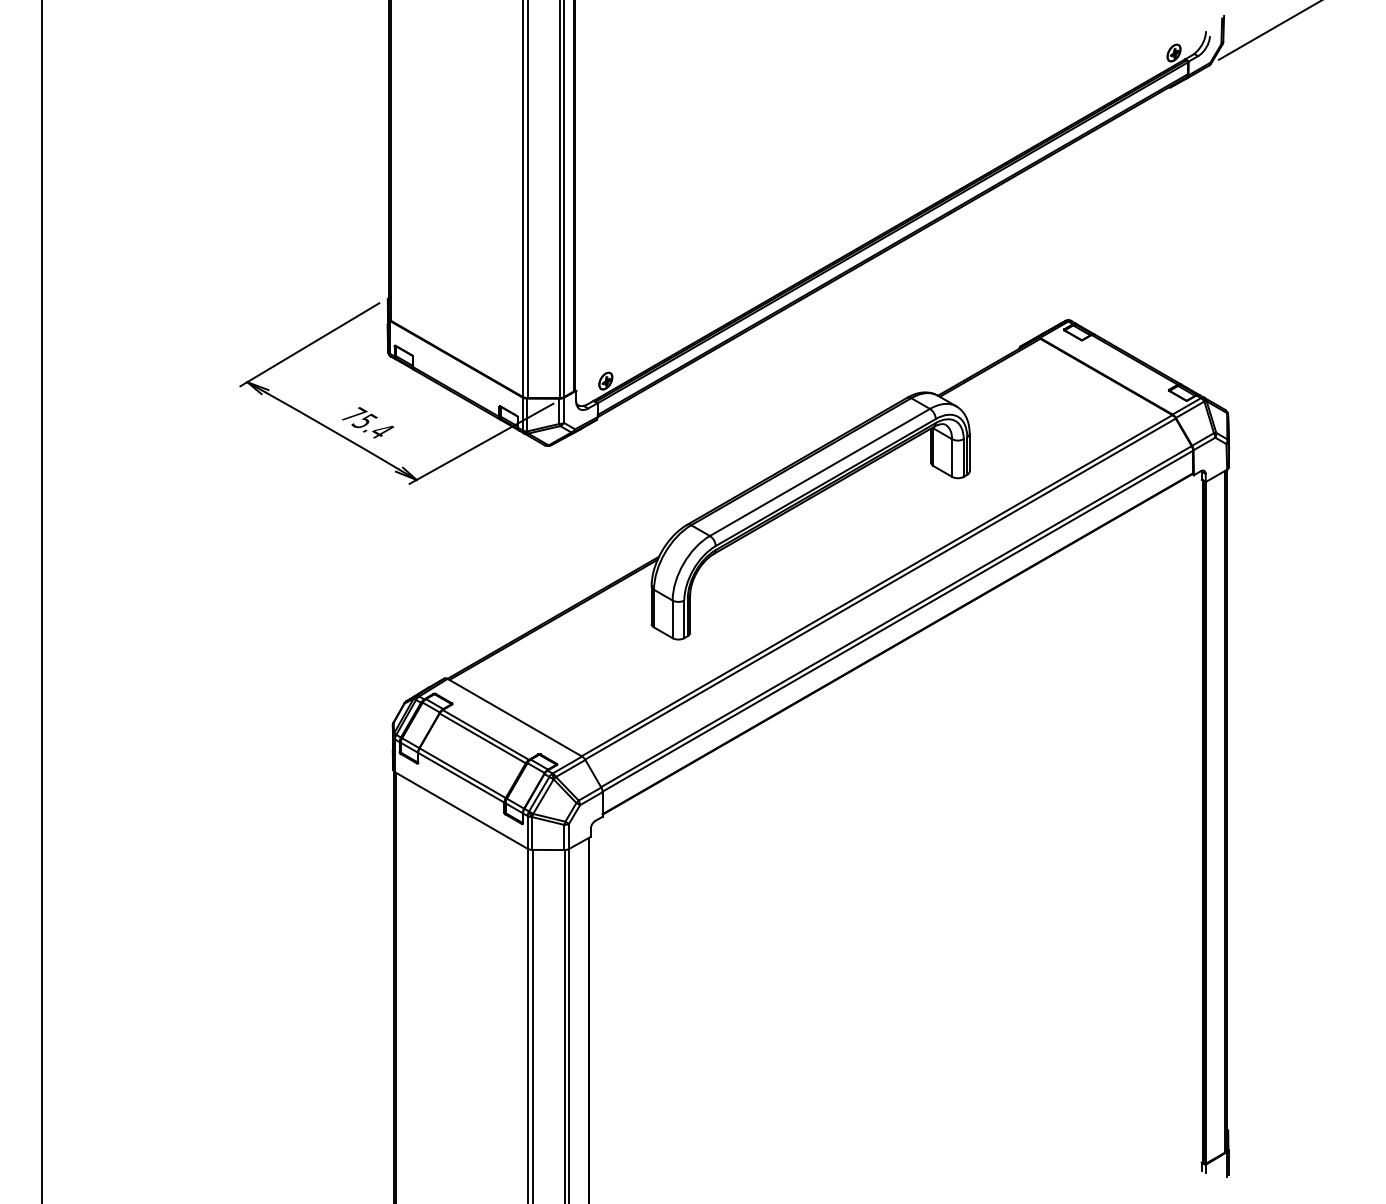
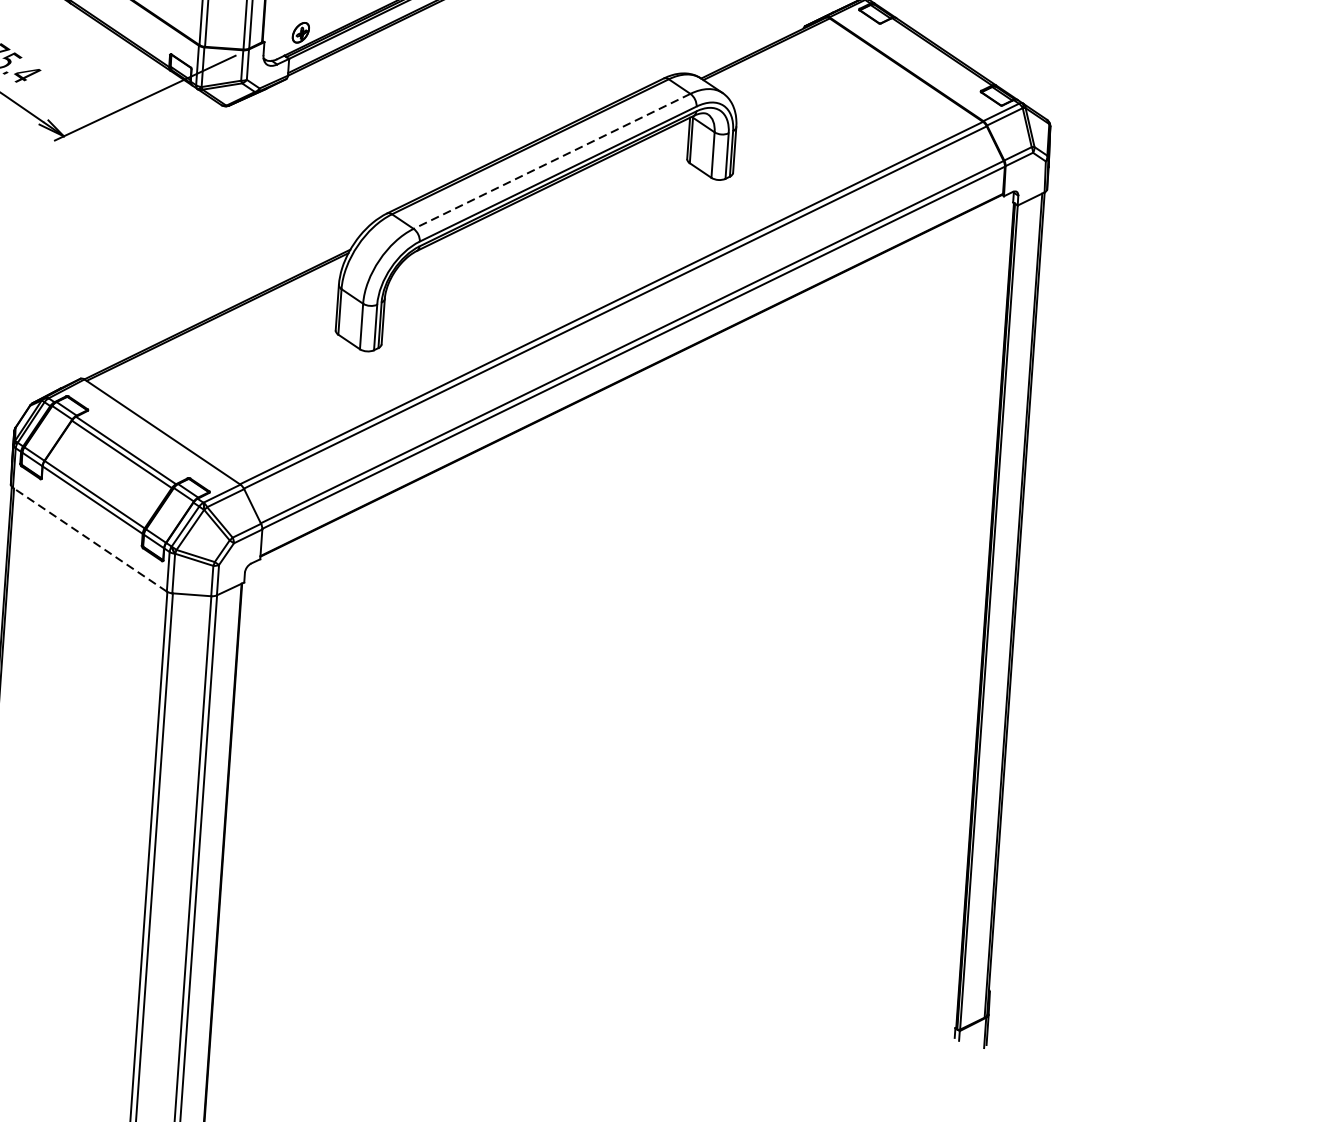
line: (819, 472) -> (551, 161), solid -> dashed
line: (461, 810) -> (90, 539), solid -> dashed

